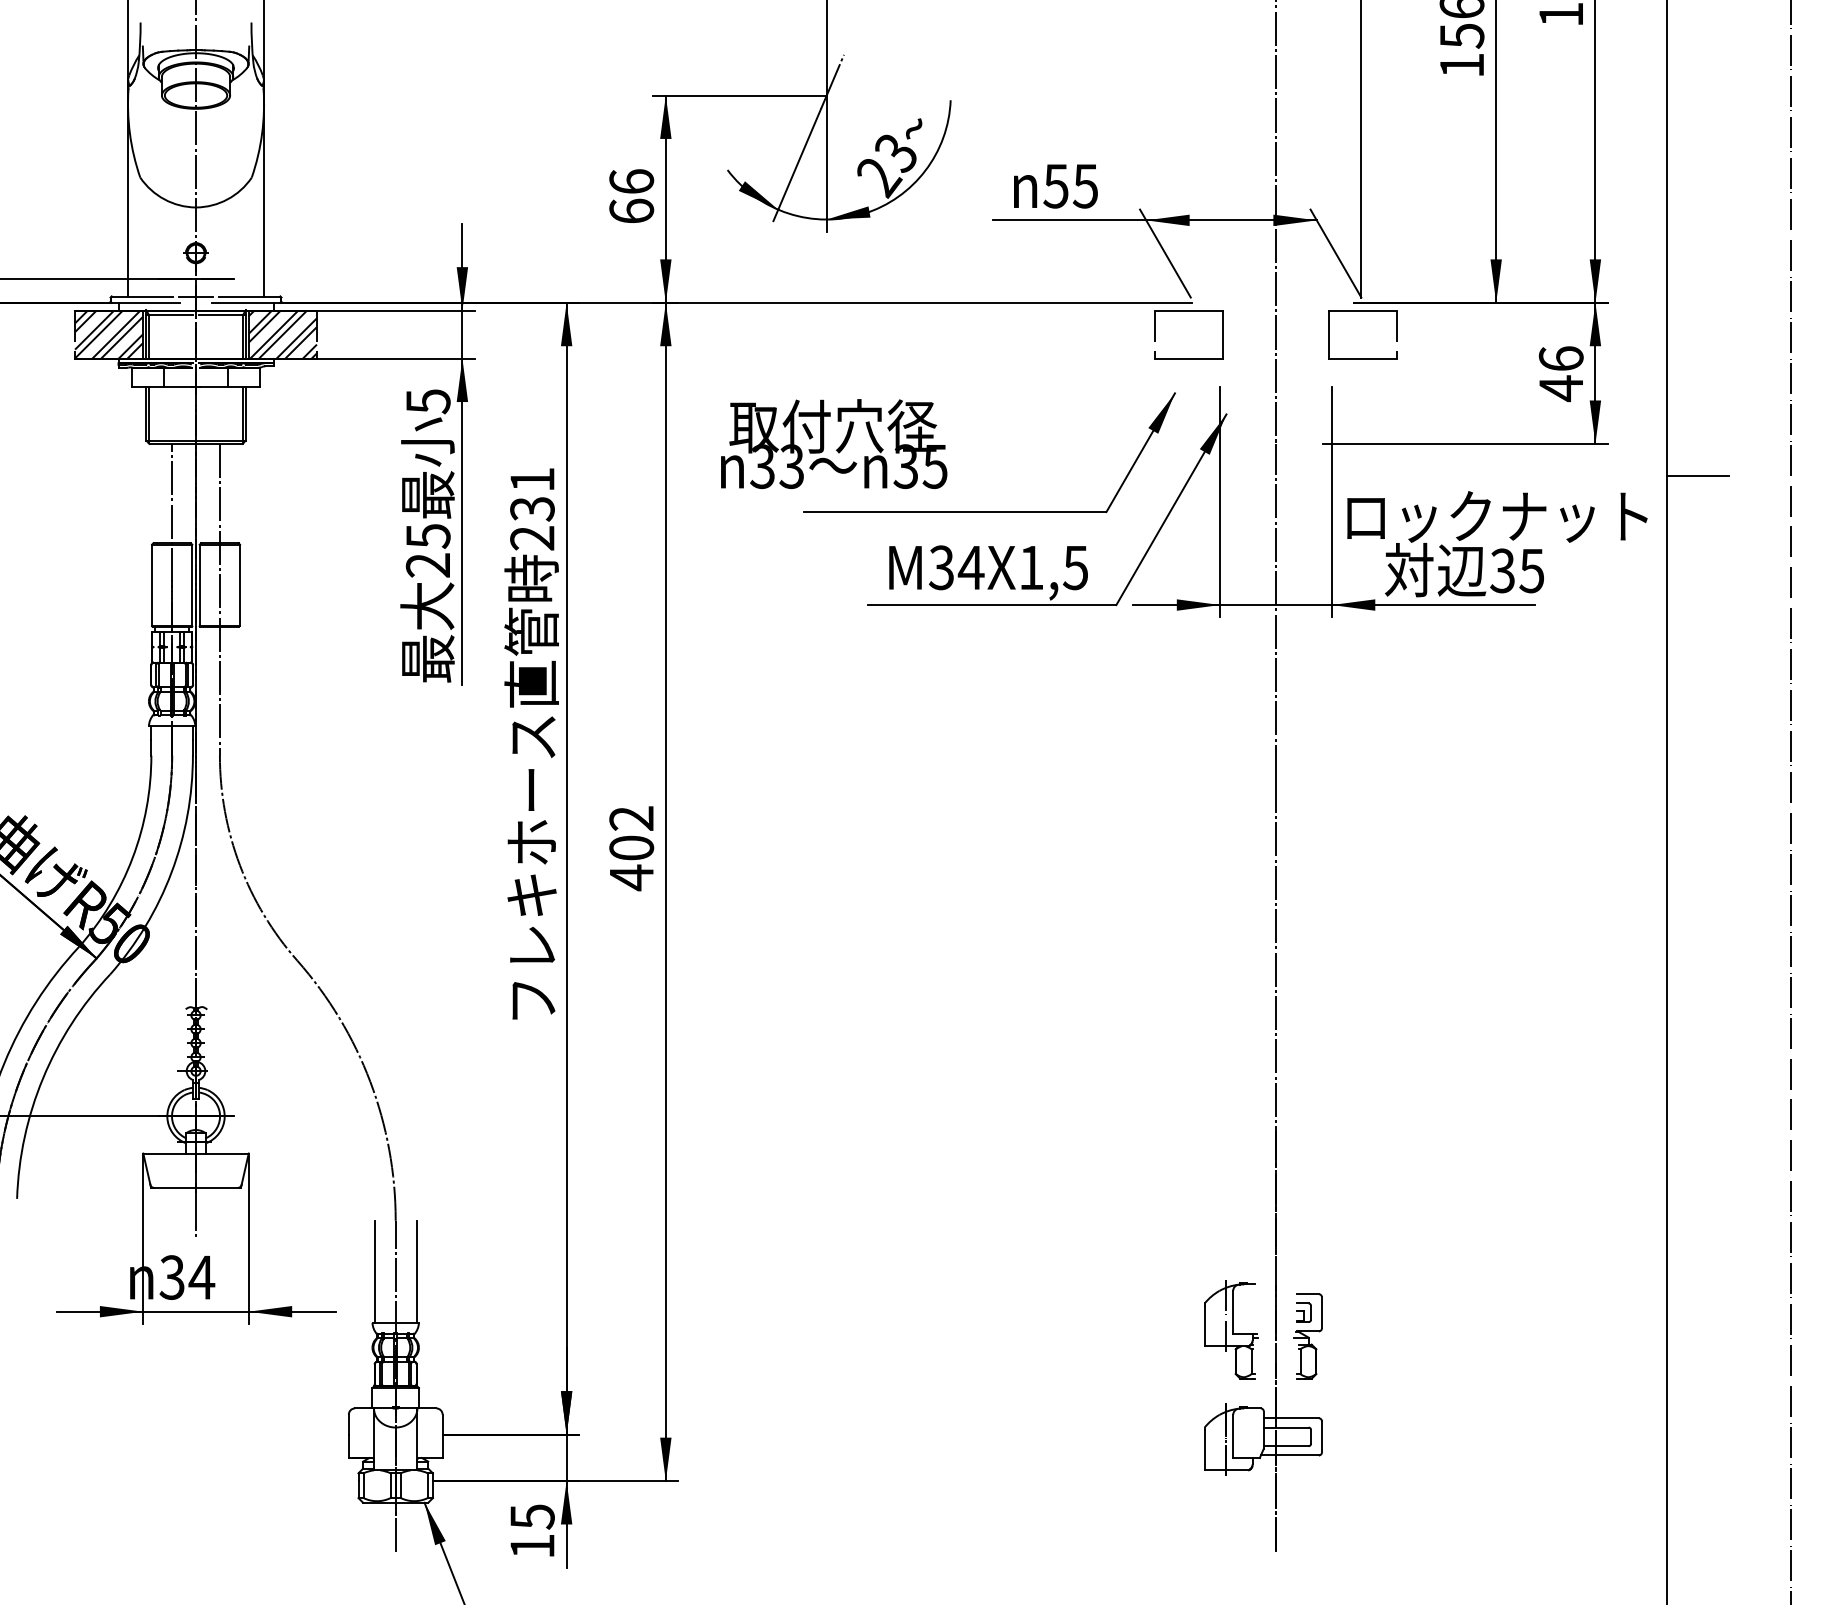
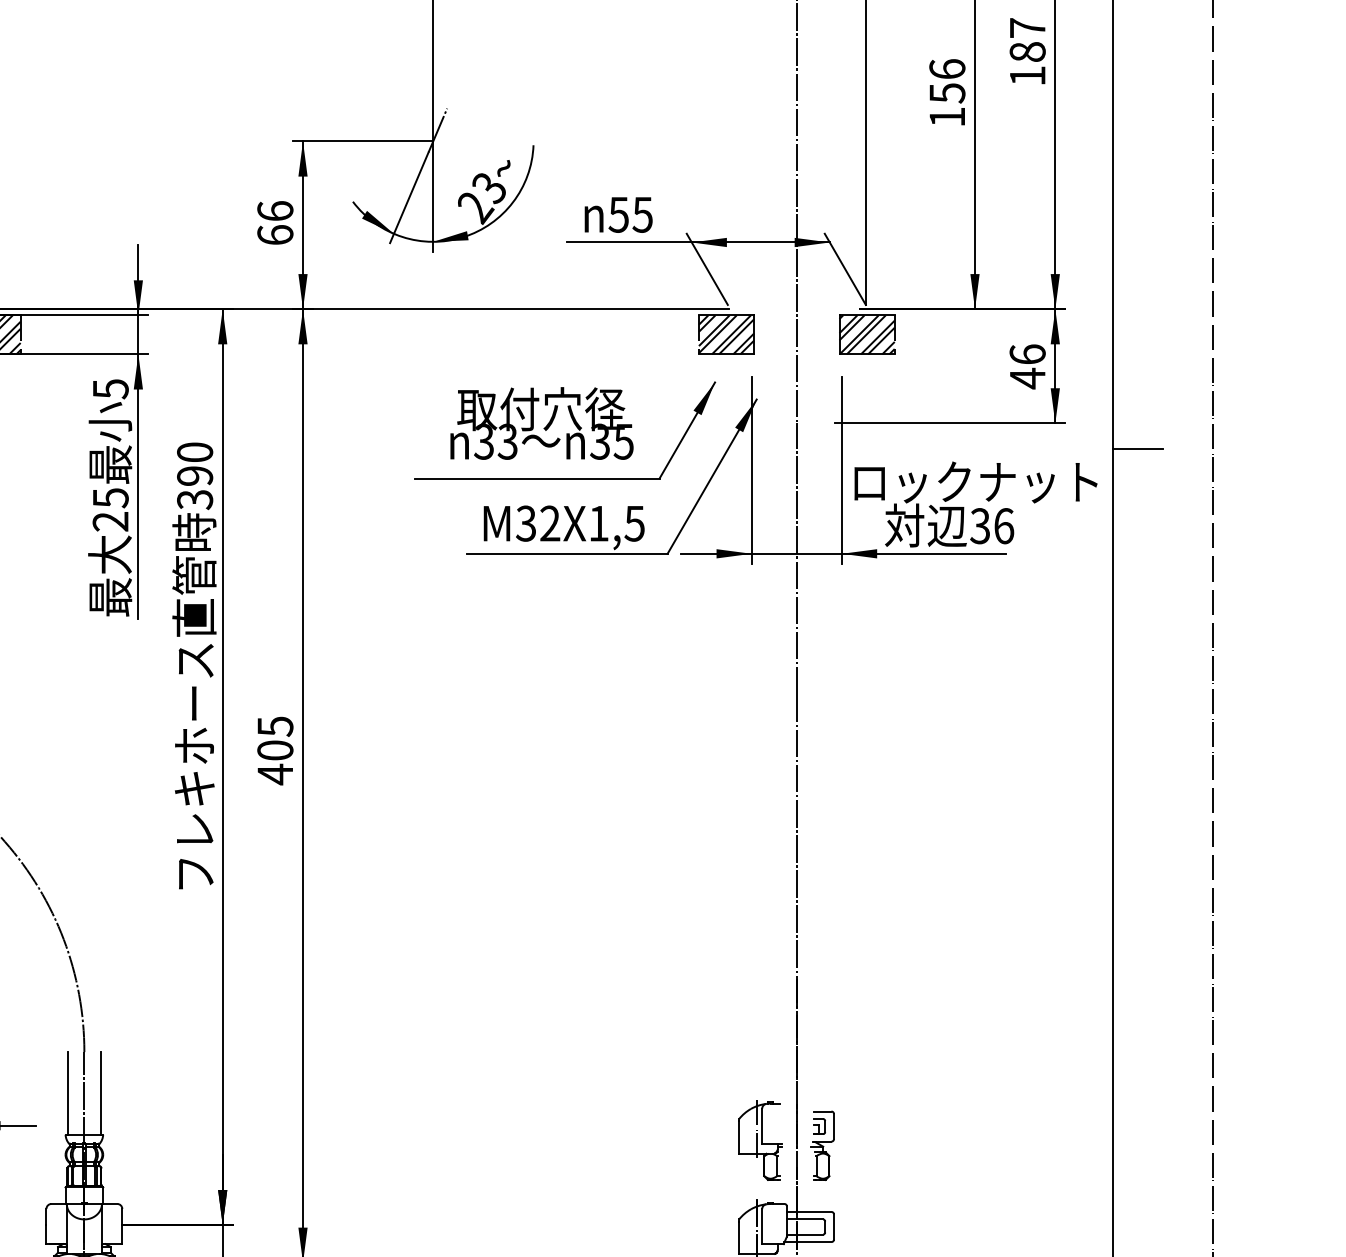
hatch: (1189, 334) -> (726, 334), added
hatch: (1362, 334) -> (866, 334), added
text: (834, 443) -> (542, 423), moved
text: (532, 508) -> (195, 475), 231 -> 390
text: (970, 567) -> (549, 523), M34X1,5 -> M32X1,5
text: (1531, 570) -> (1003, 525), 35 -> 36
text: (631, 818) -> (275, 726), 402 -> 405

